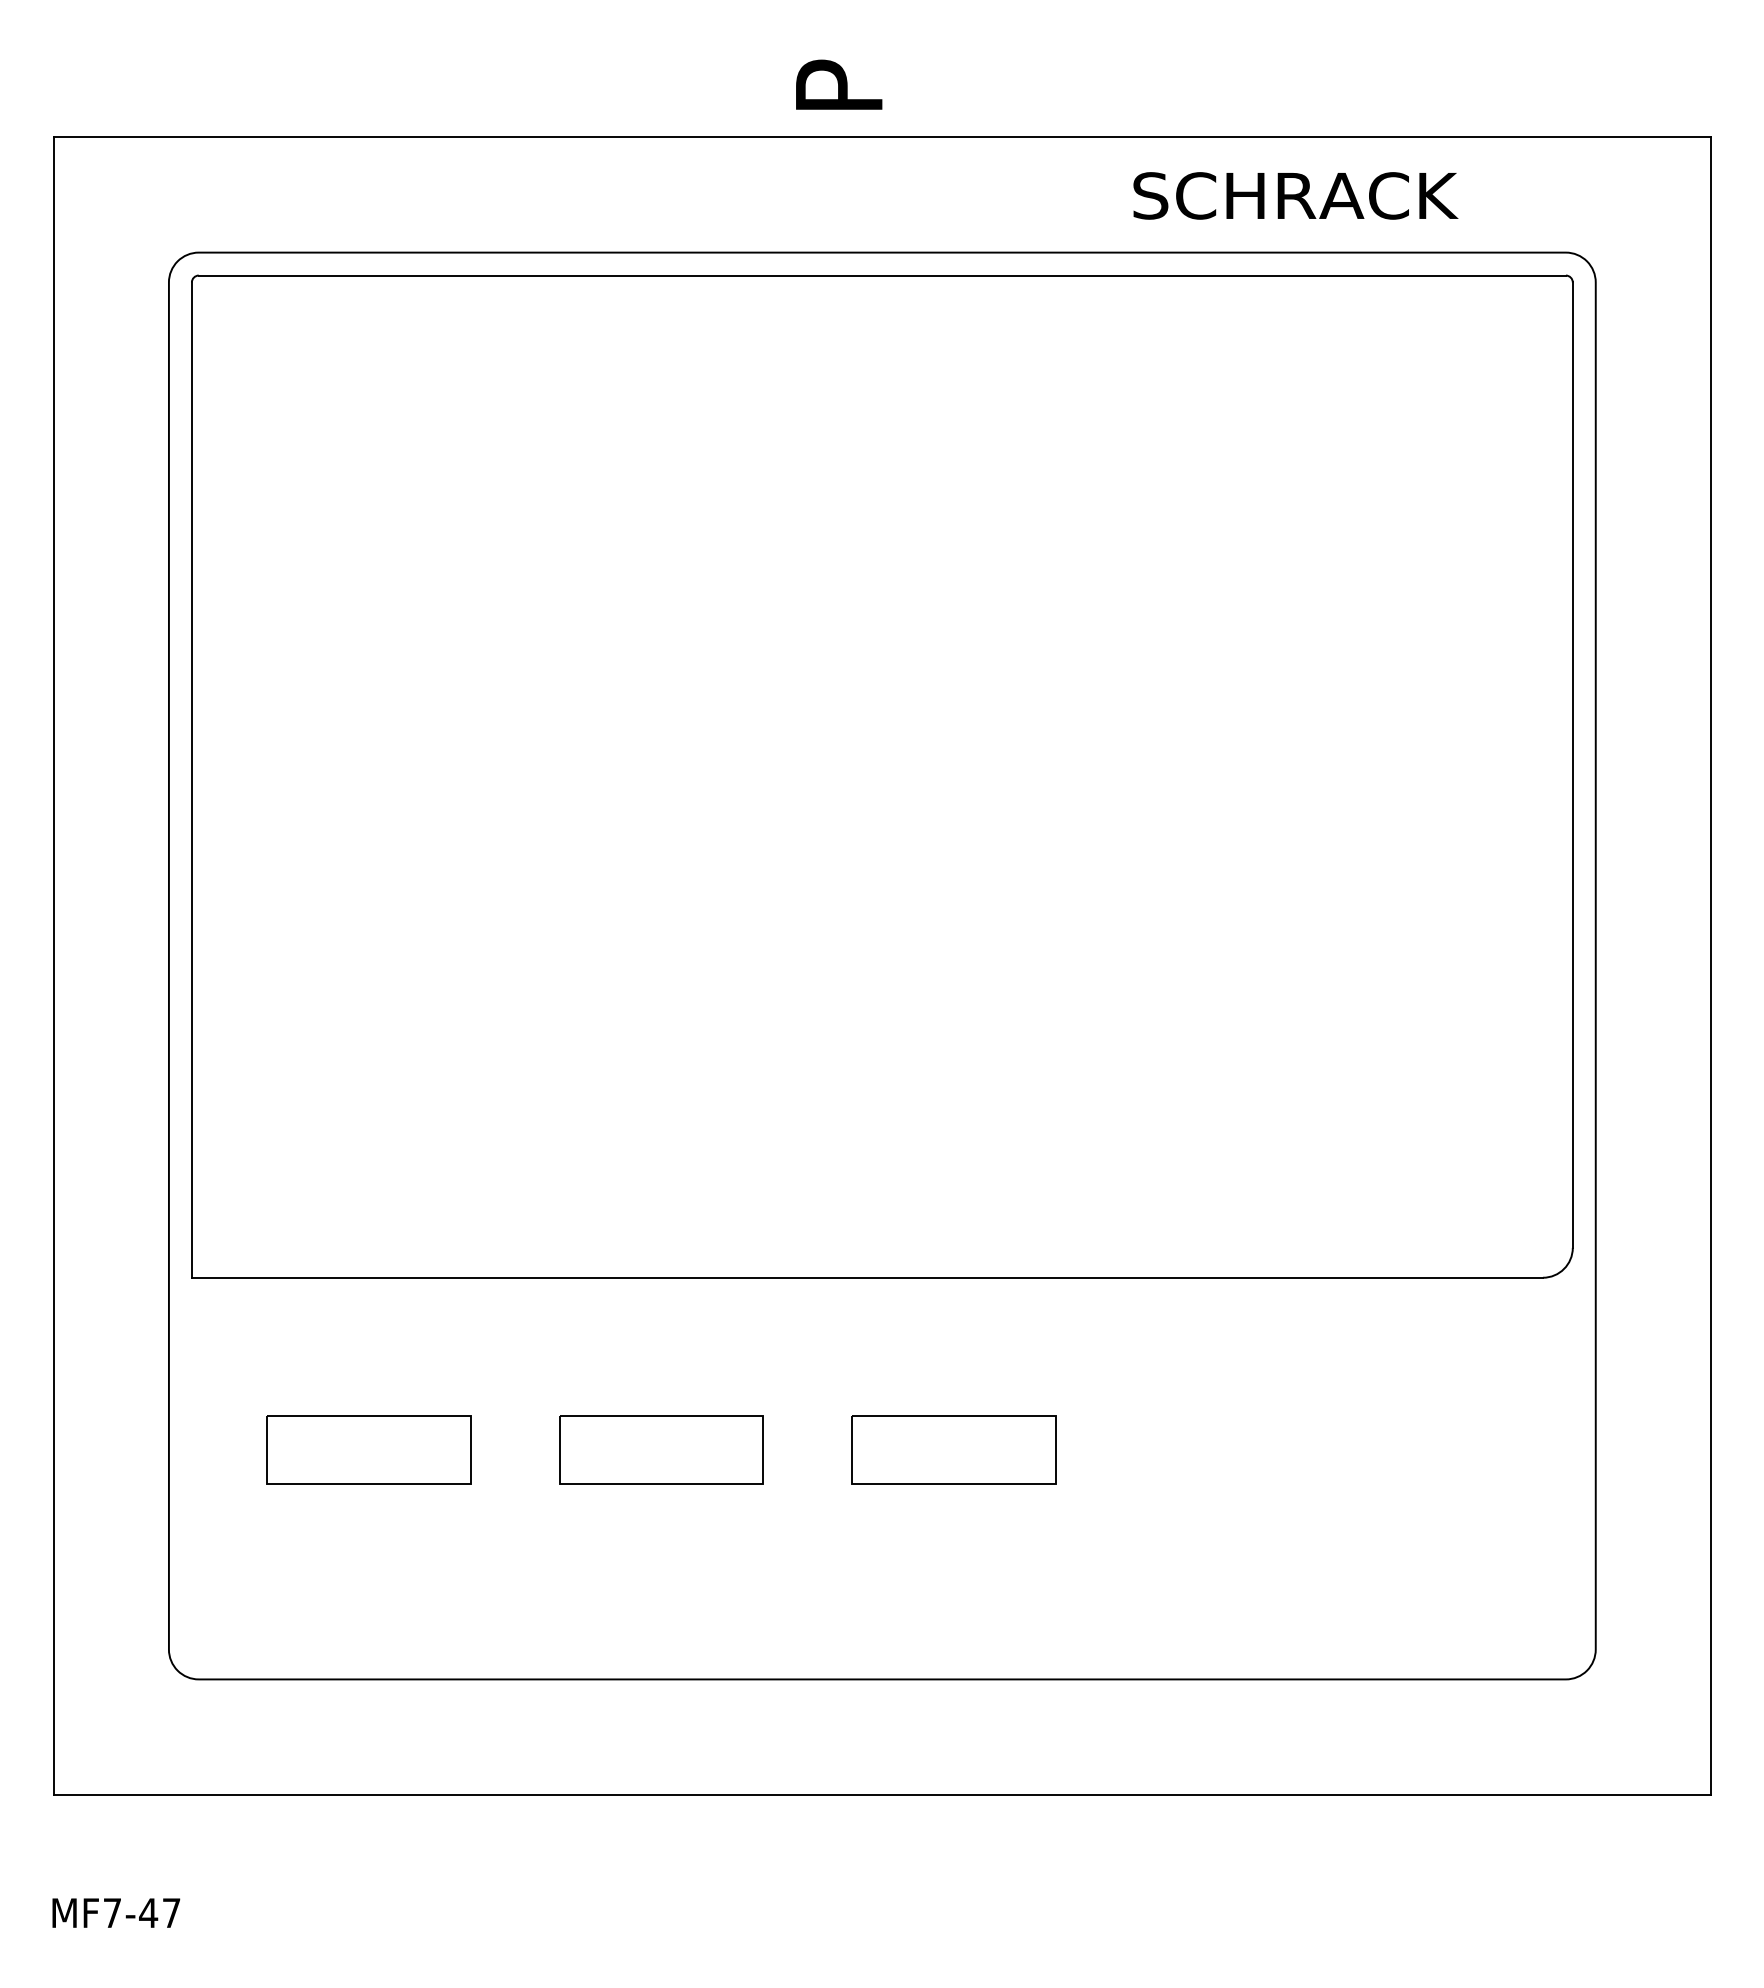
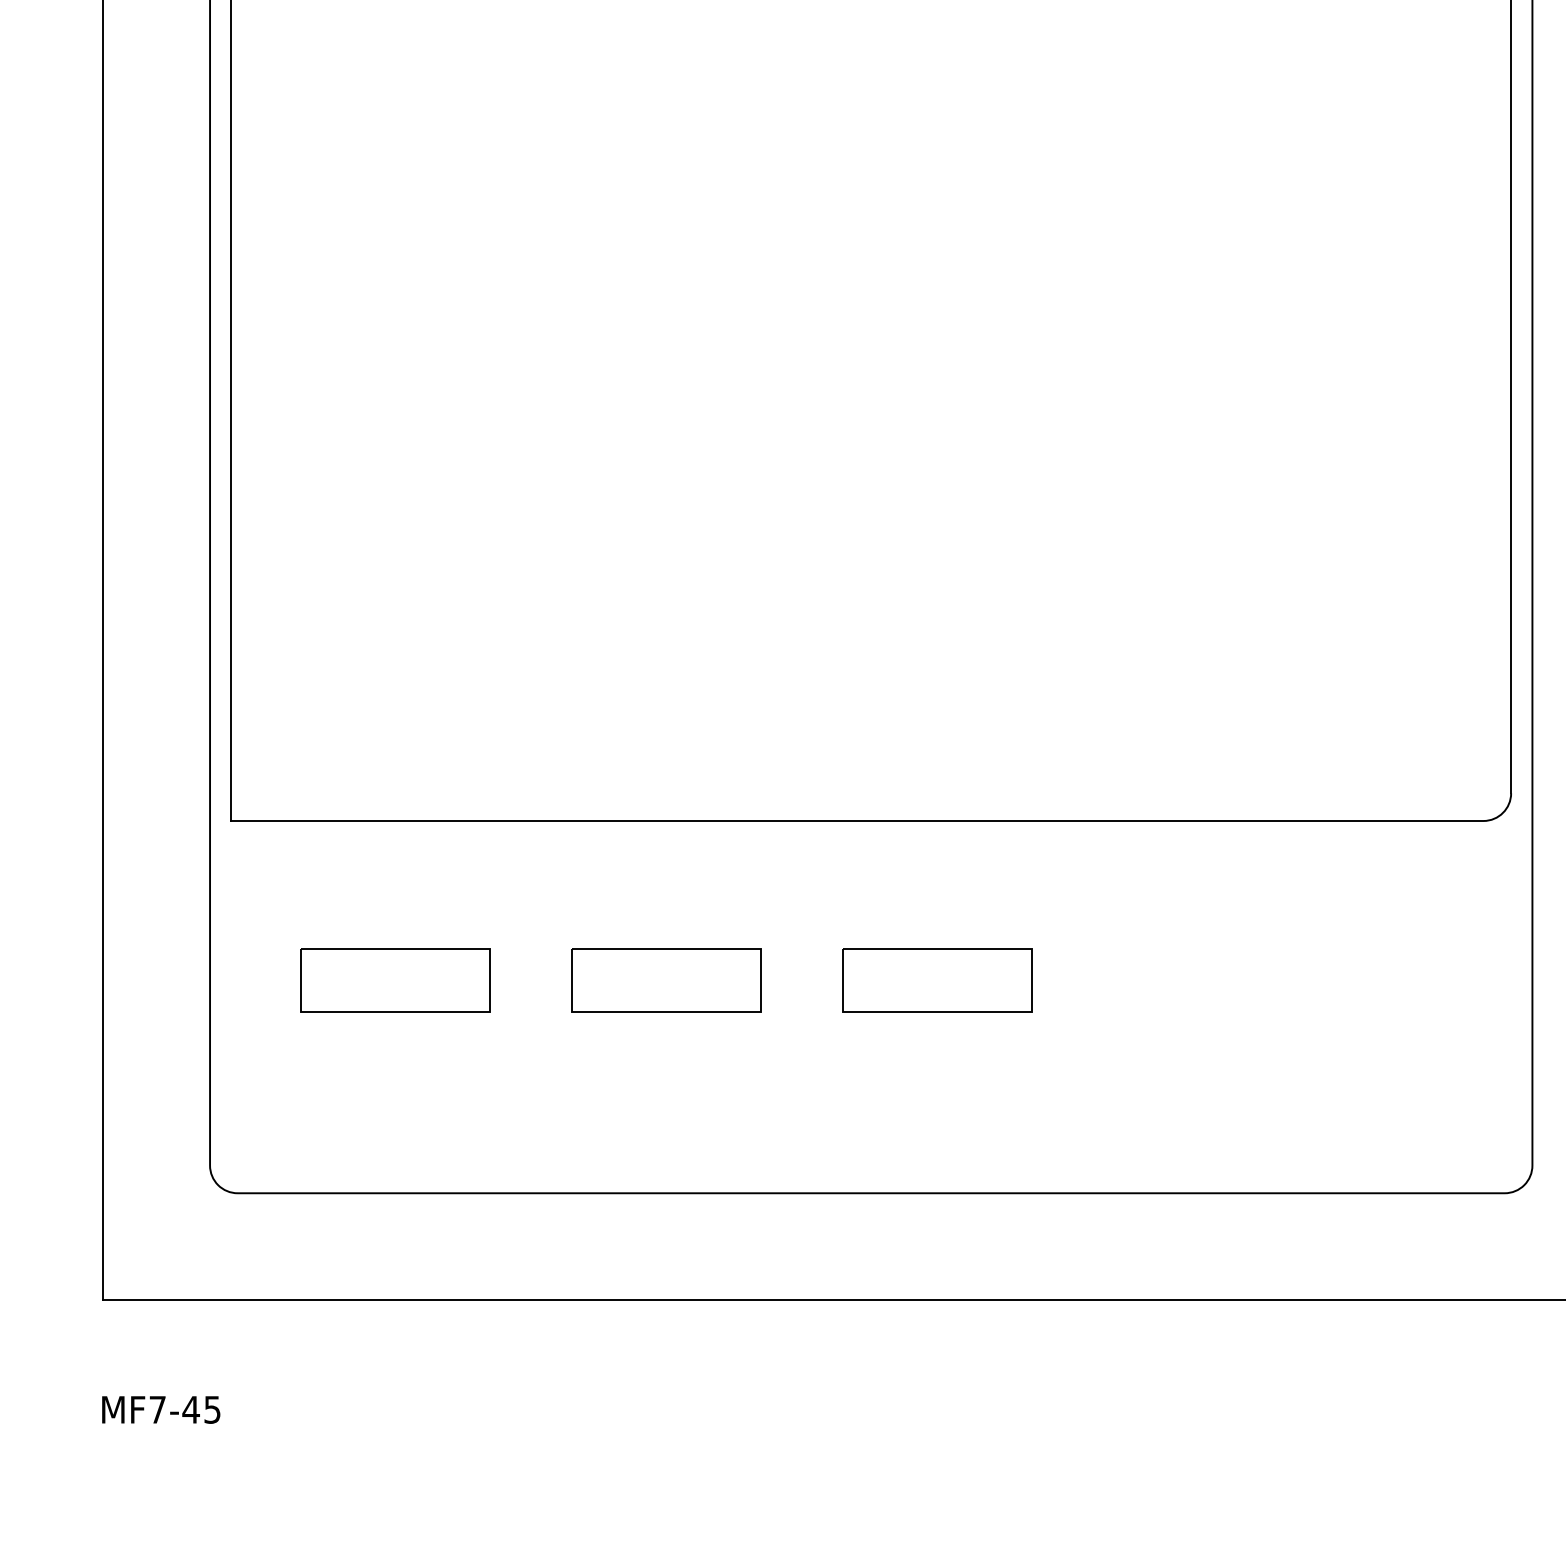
text: (171, 1913) -> (212, 1410), MF7-47 -> MF7-45

